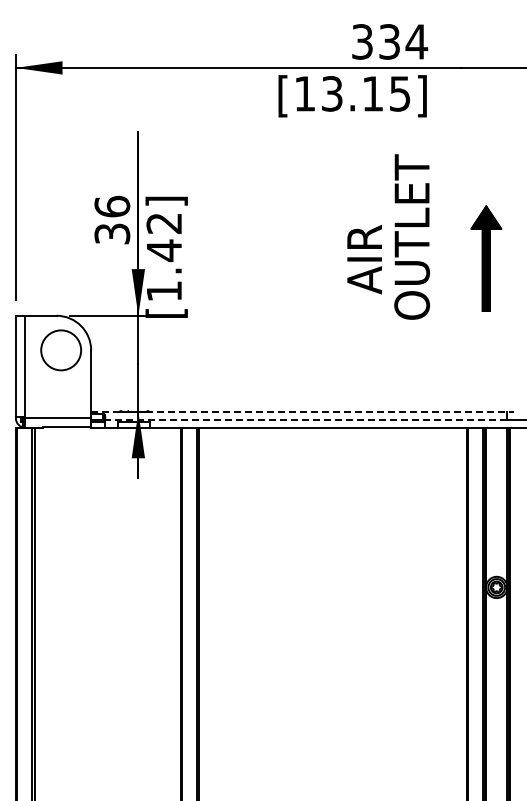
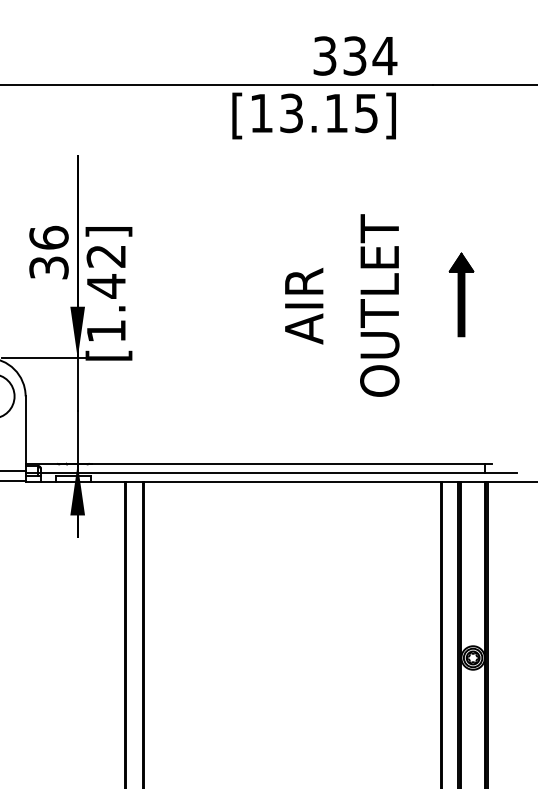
text: (411, 236) -> (379, 304), moved
part: (485, 257) -> (460, 293), size x0.71
text: (364, 259) -> (304, 306), moved
line: (303, 411) -> (259, 463), dashed -> solid
line: (305, 419) -> (262, 472), dashed -> solid

